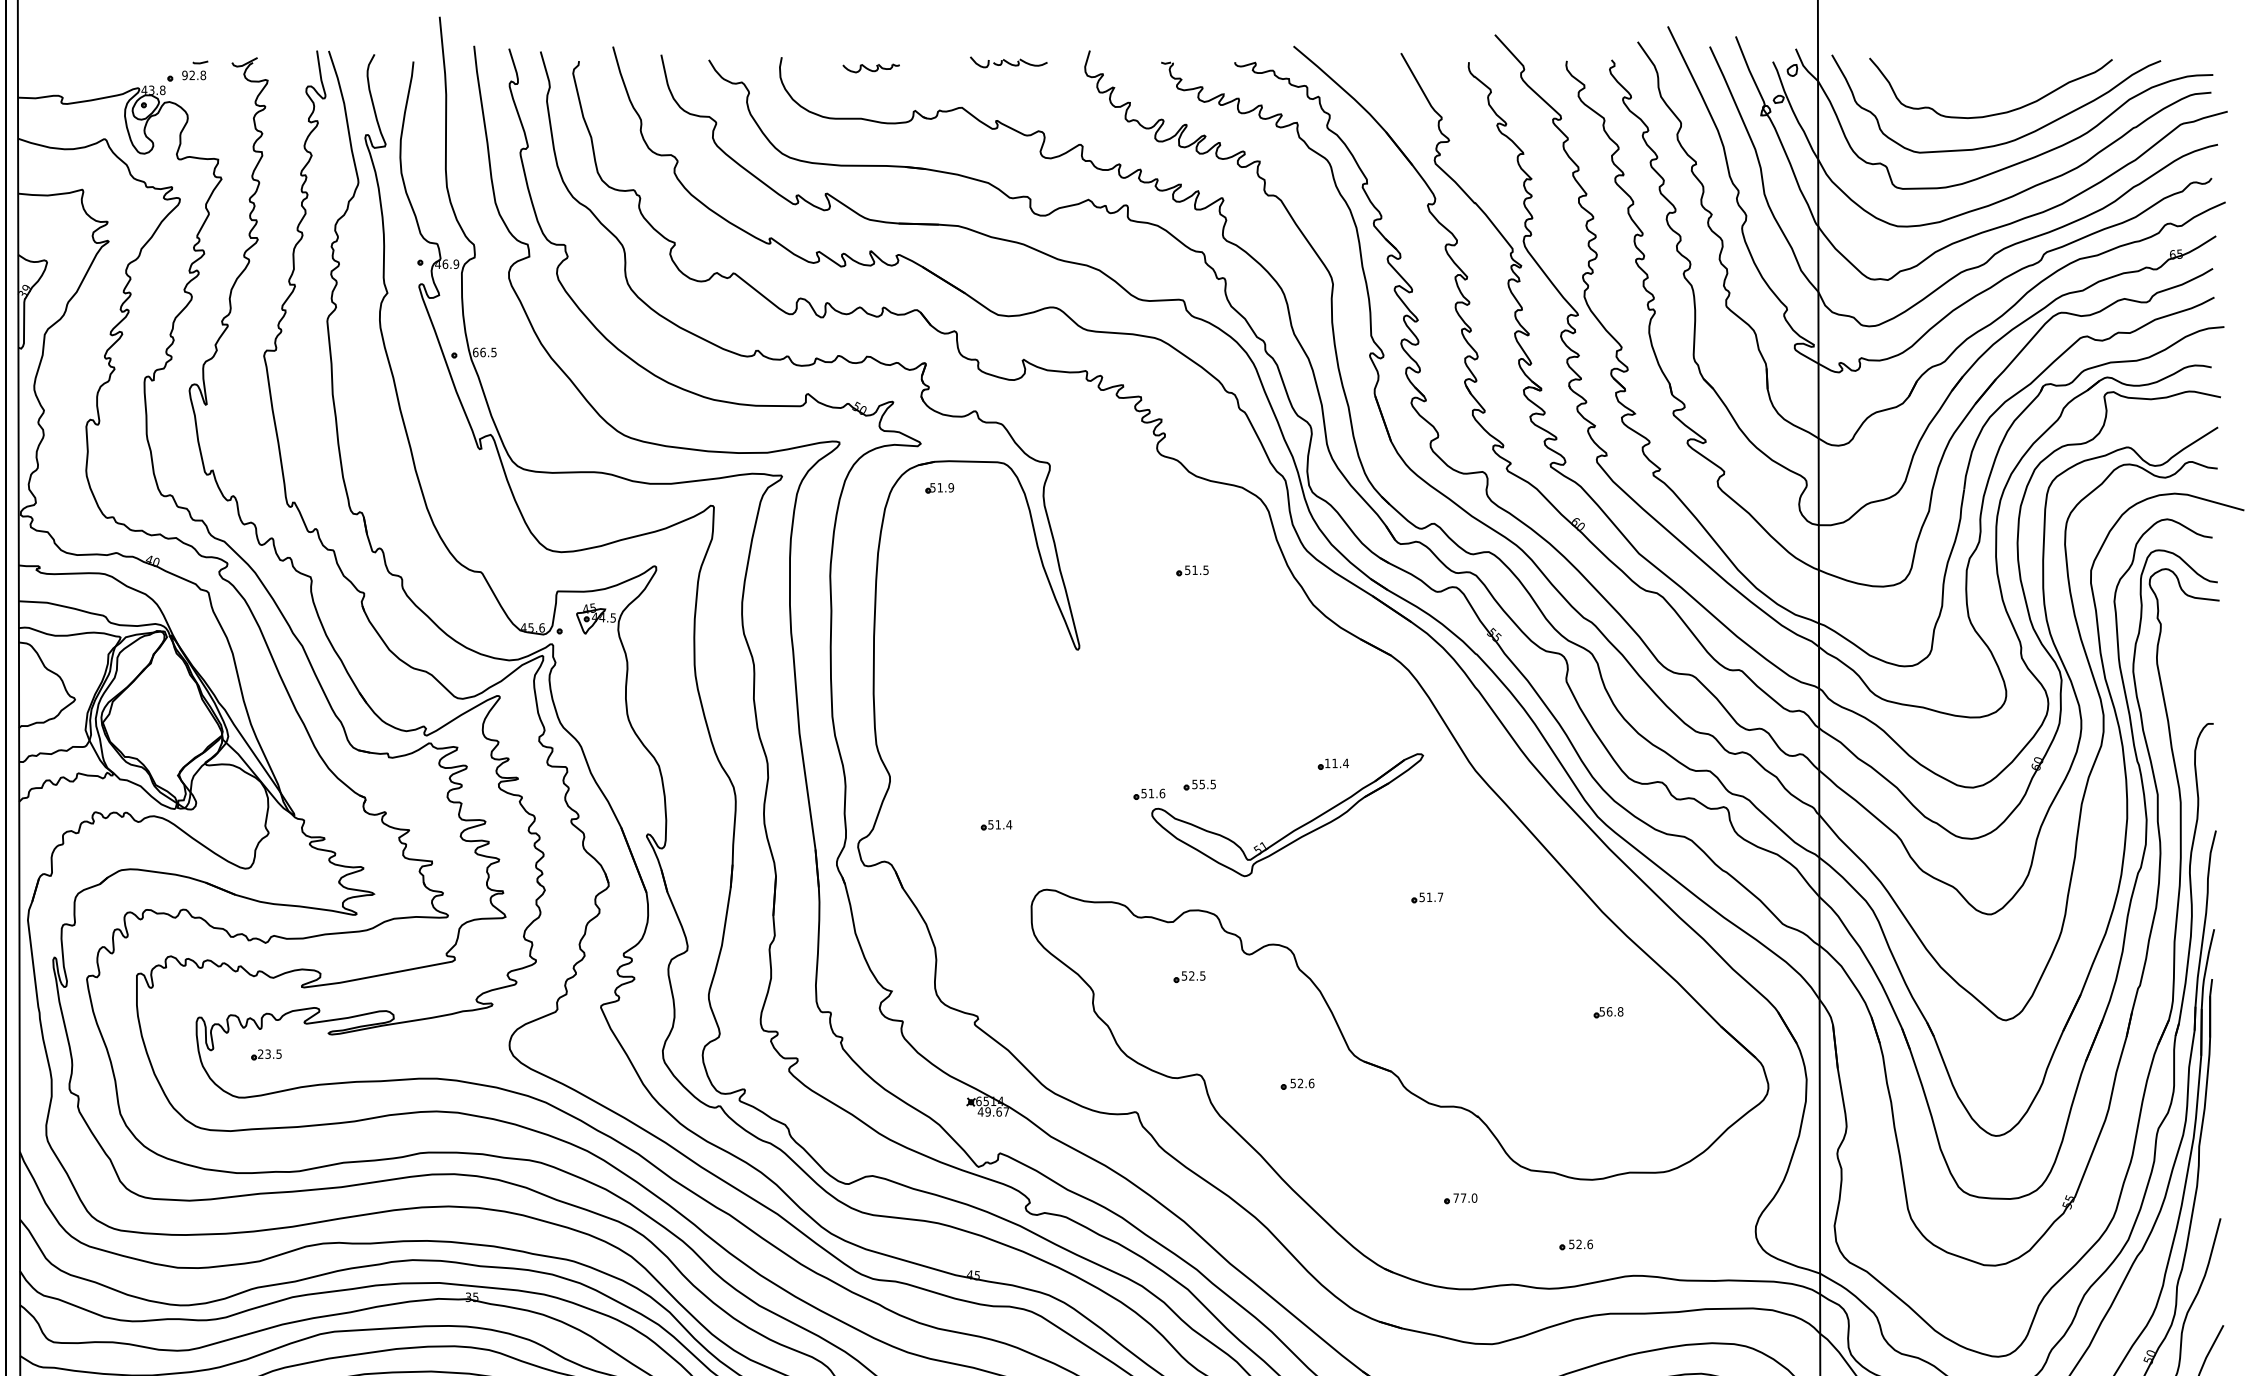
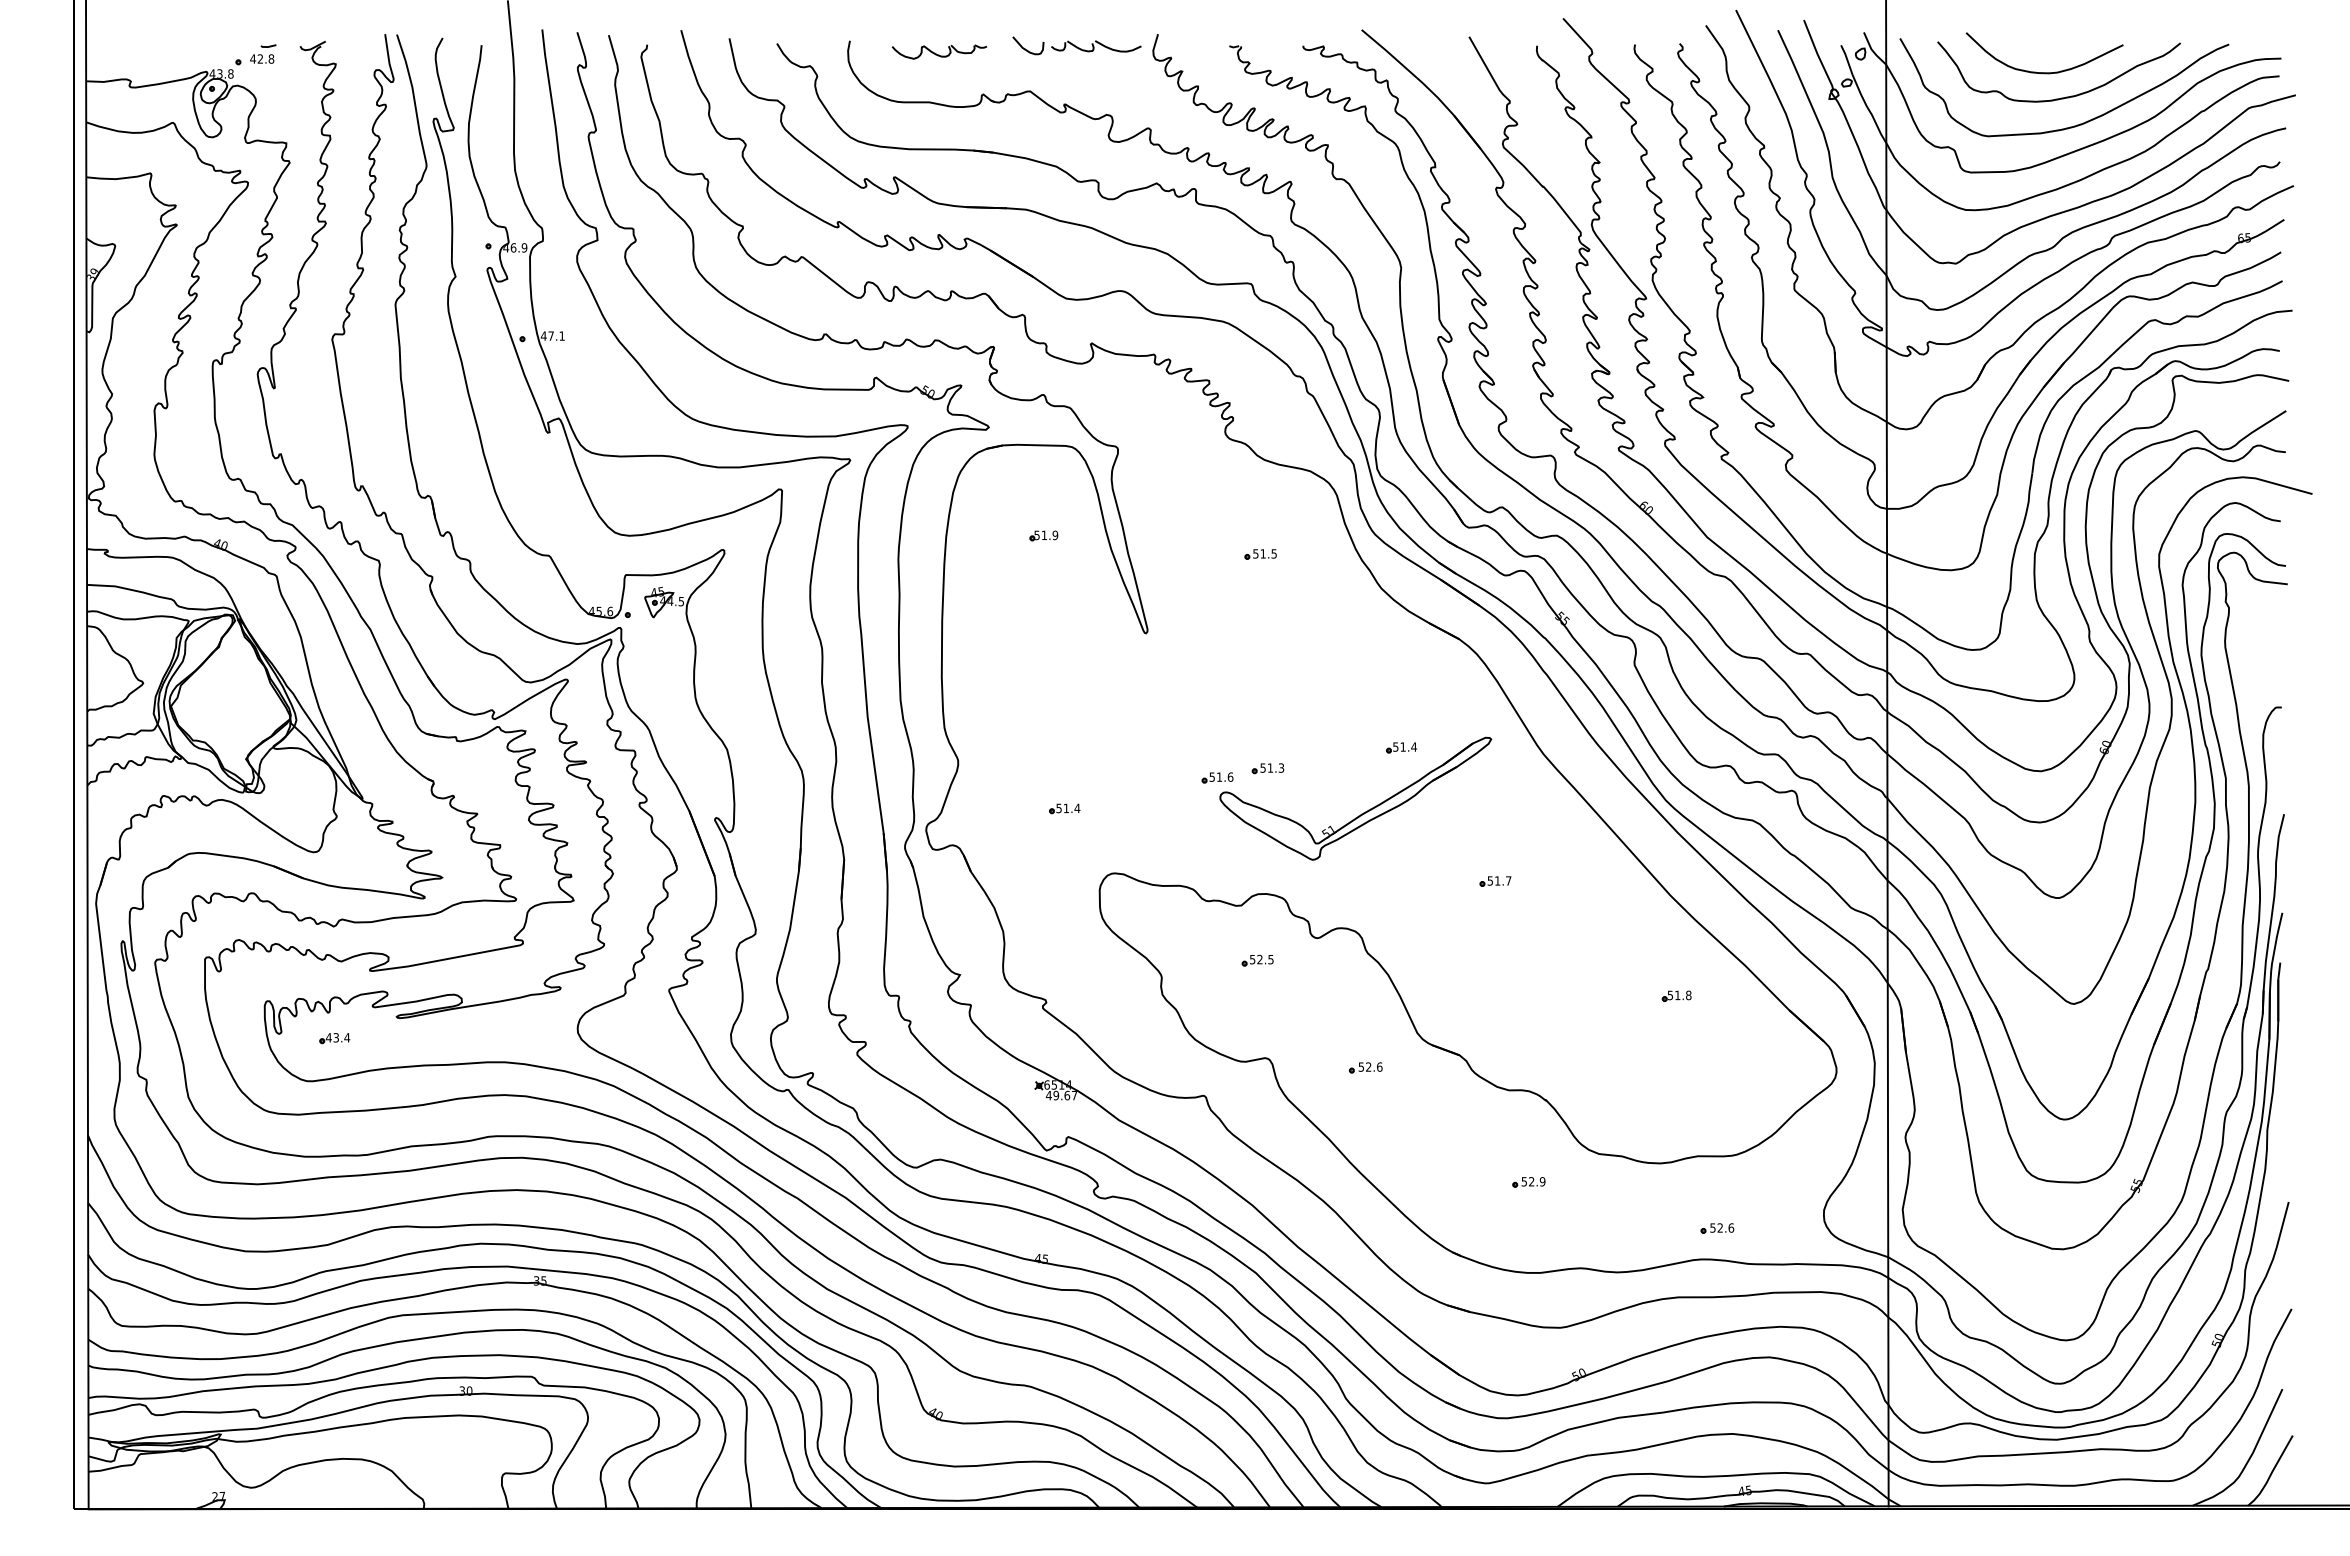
part: (1008, 61) -> (1076, 45), size x1.67
part: (871, 67) -> (939, 51), size x1.67
text: (185, 74) -> (253, 58), 92.8 -> 42.8
curve: (1976, 88) -> (2044, 72), added
text: (484, 351) -> (552, 335), 66.5 -> 47.1
part: (939, 487) -> (1043, 535), moved
text: (1327, 762) -> (1395, 746), 11.4 -> 51.4
text: (1207, 783) -> (1275, 767), 55.5 -> 51.3
text: (1609, 1011) -> (1677, 995), 56.8 -> 51.8
text: (269, 1053) -> (337, 1037), 23.5 -> 43.4
text: (1465, 1197) -> (1533, 1181), 77.0 -> 52.9
part: (1576, 1244) -> (1717, 1228), moved

